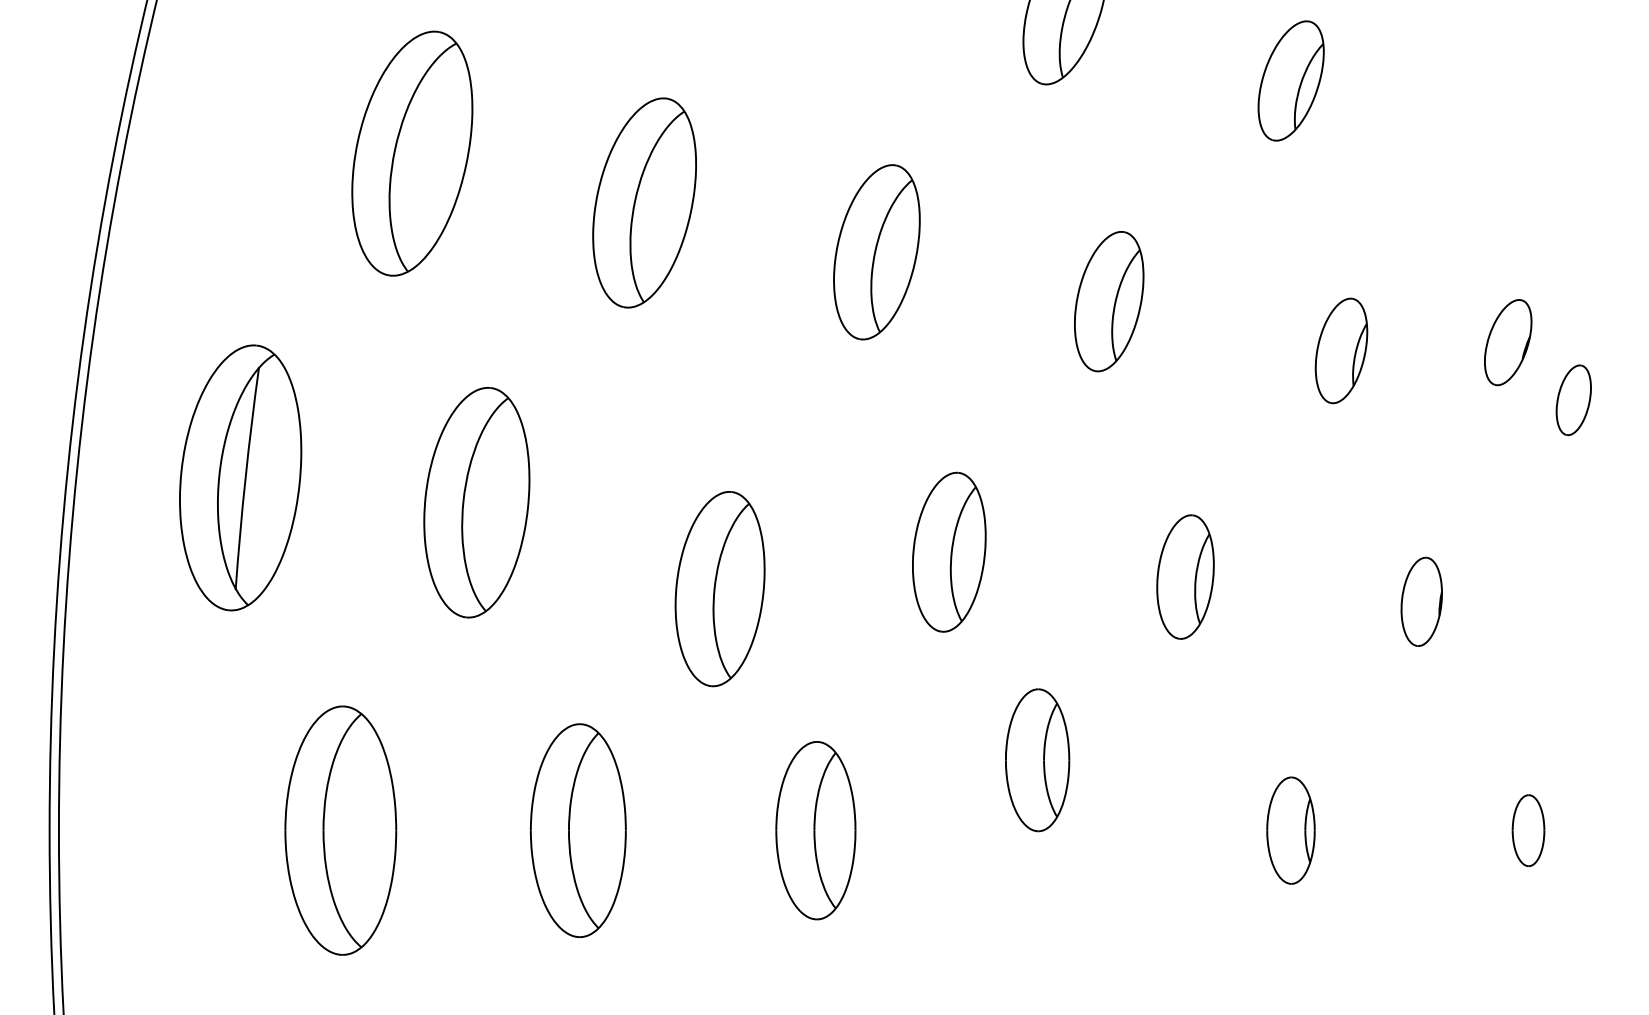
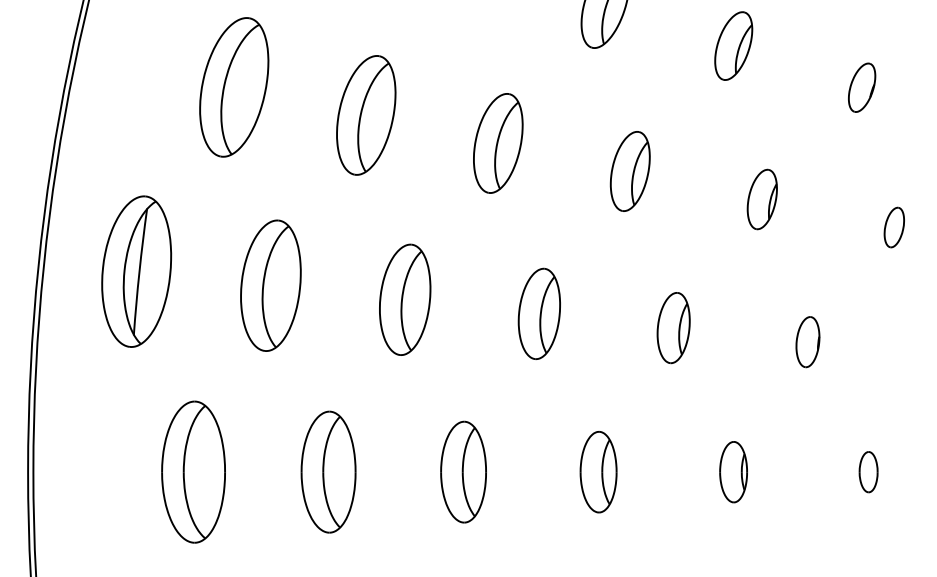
part: (1508, 342) -> (862, 87), moved
part: (720, 588) -> (405, 299), moved
part: (1037, 760) -> (598, 472), moved

